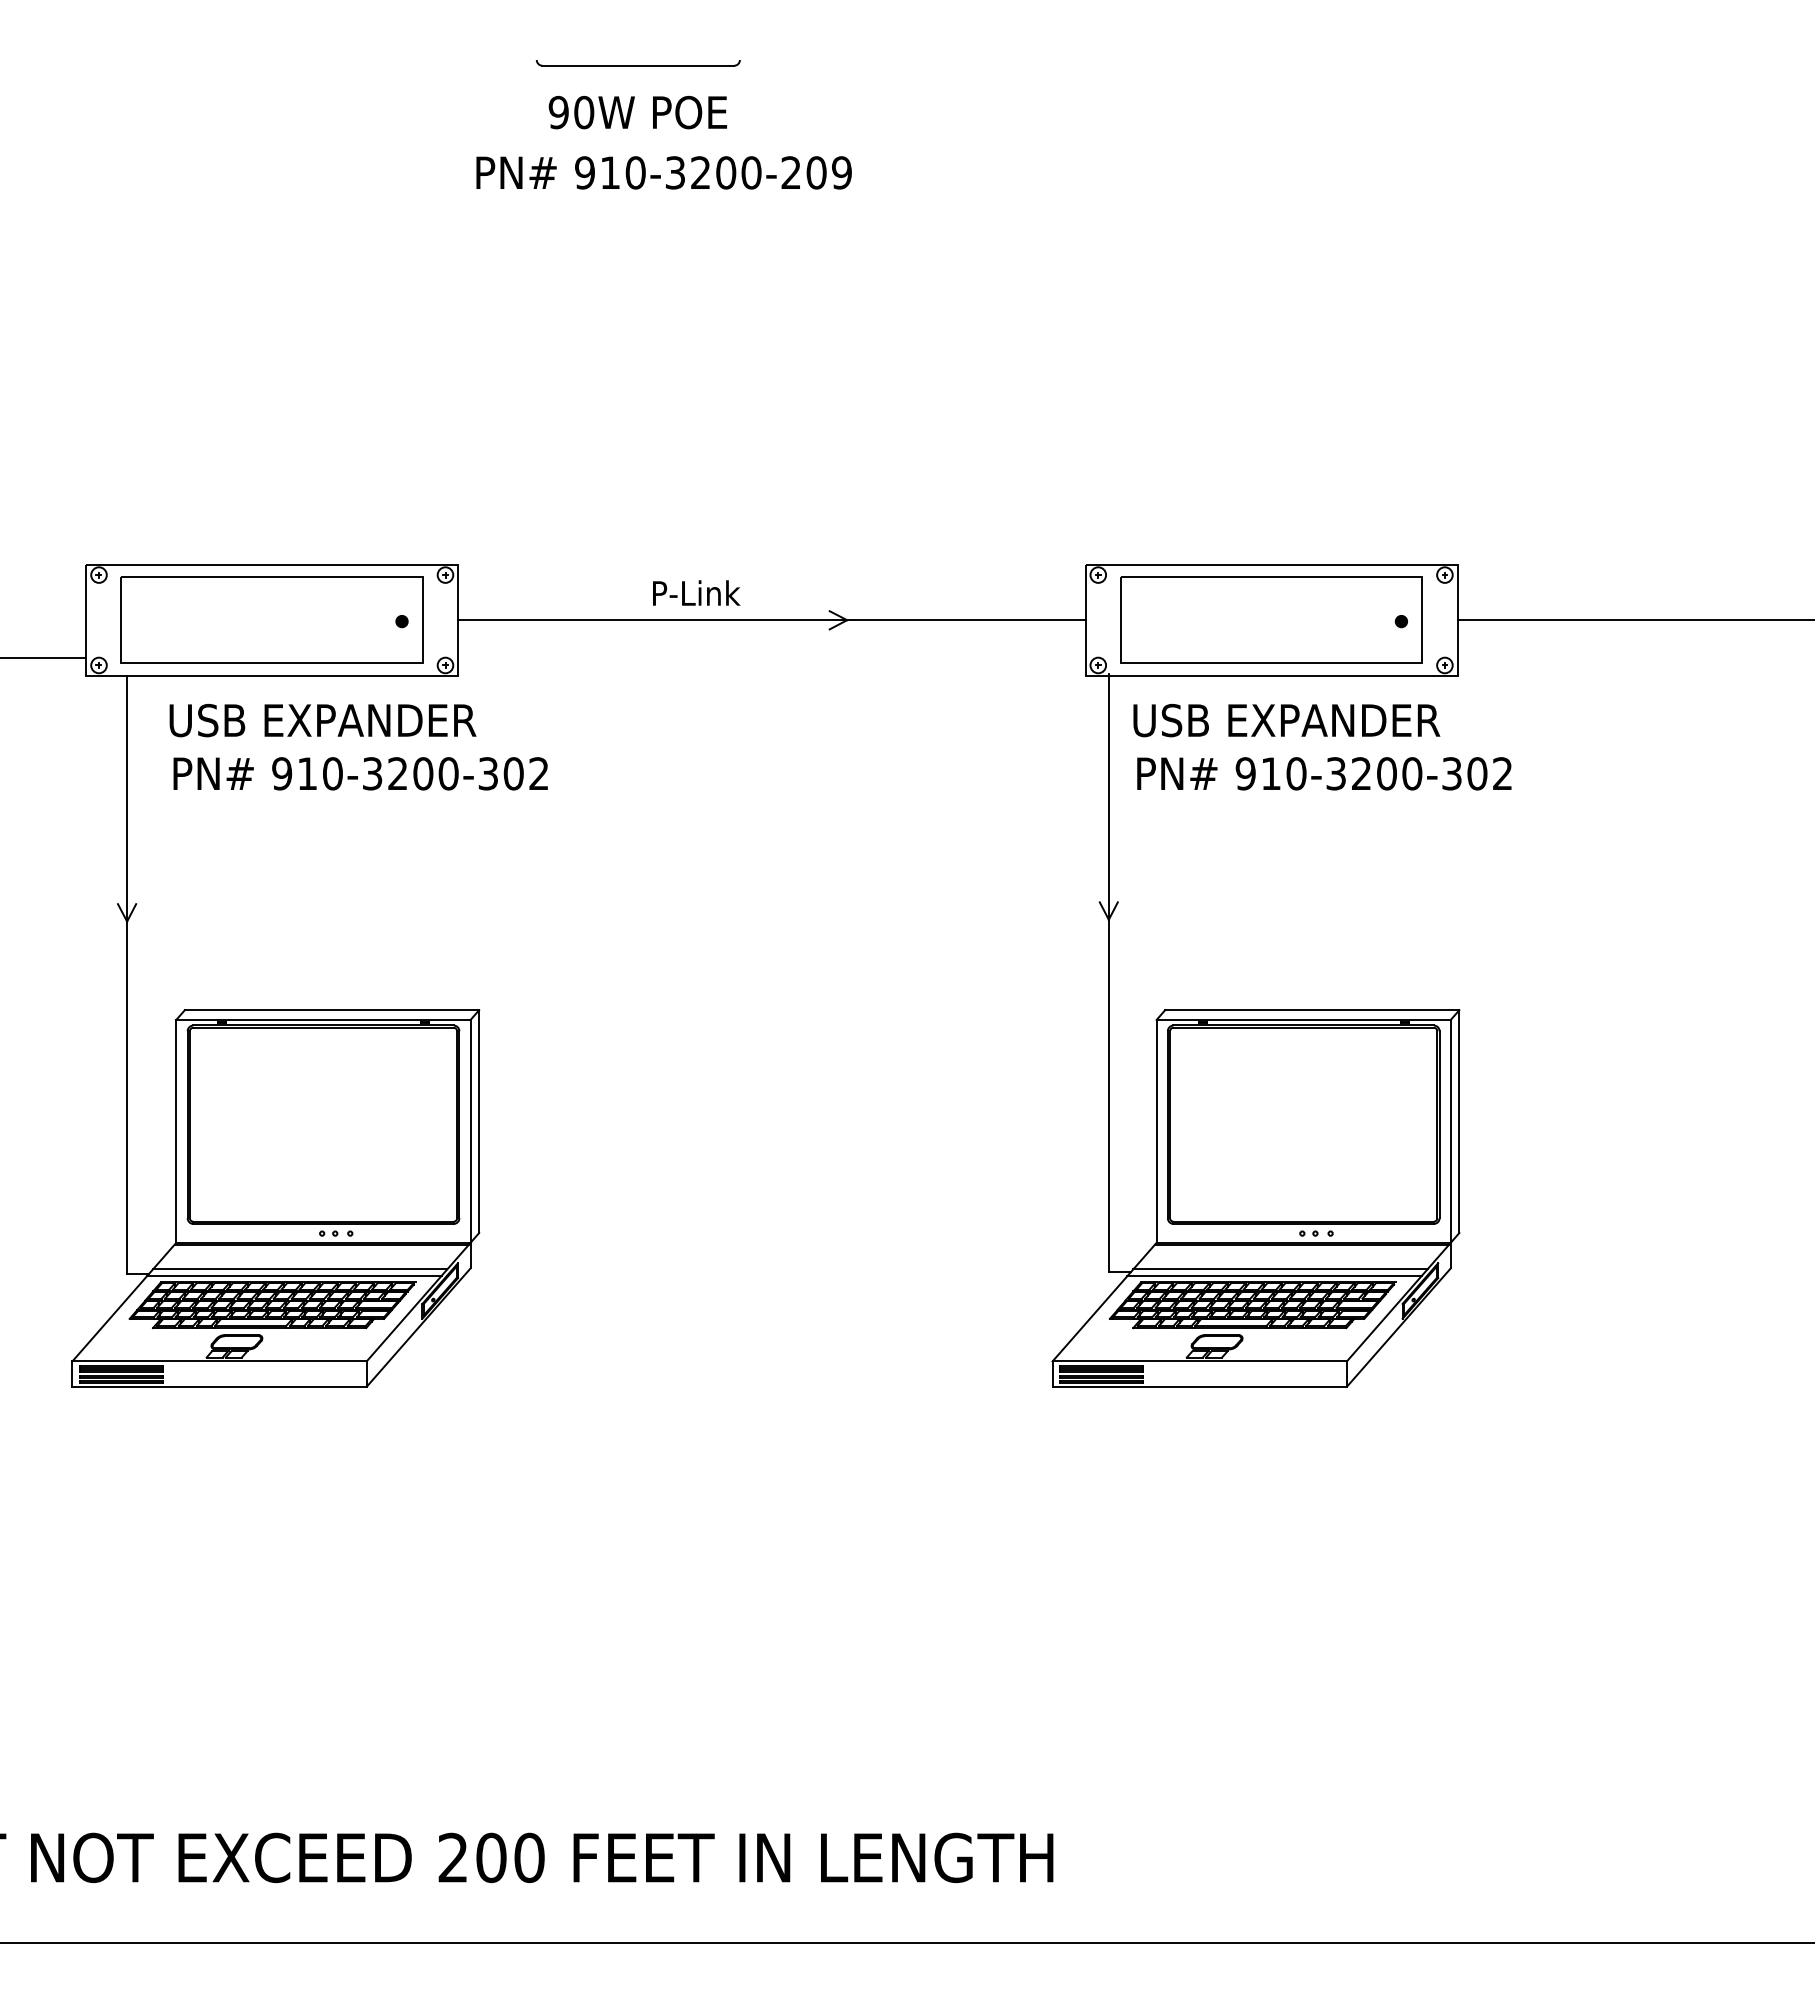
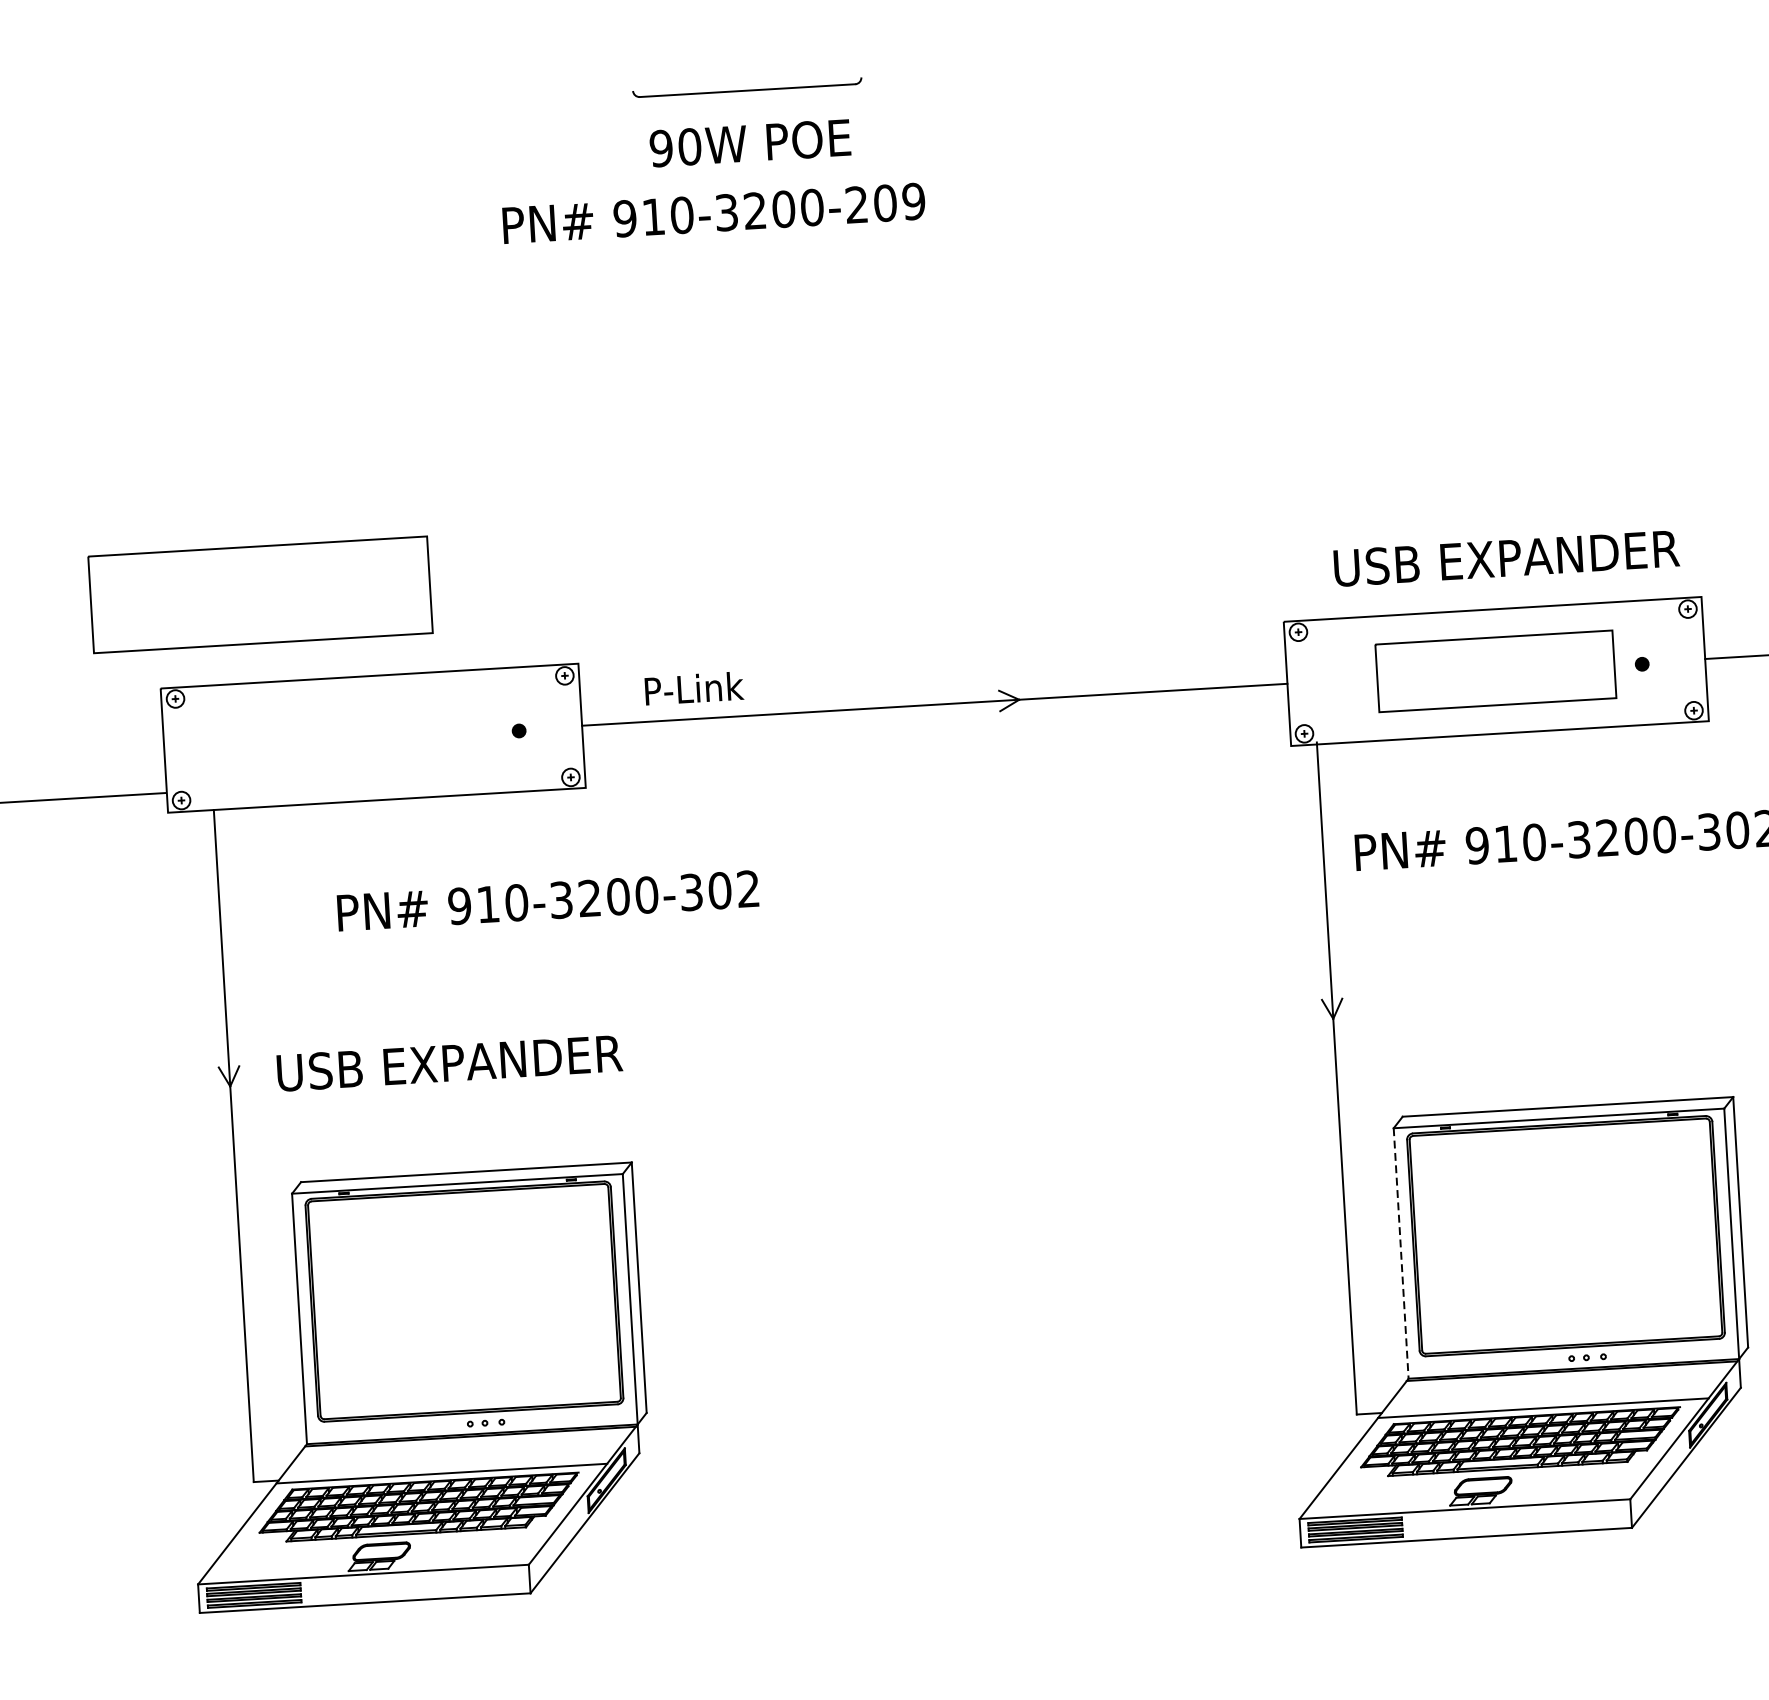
text: (663, 172) -> (713, 213), moved
text: (696, 592) -> (694, 687), moved
part: (271, 619) -> (260, 594), moved
part: (1271, 619) -> (1496, 670), size x0.7
text: (322, 720) -> (449, 1063), moved
text: (1286, 720) -> (1506, 558), moved
text: (360, 773) -> (547, 900), moved
line: (1156, 1131) -> (1401, 1253), solid -> dashed
line: (300, 1269) -> (448, 1465), removed
line: (1280, 1269) -> (1549, 1400), removed

